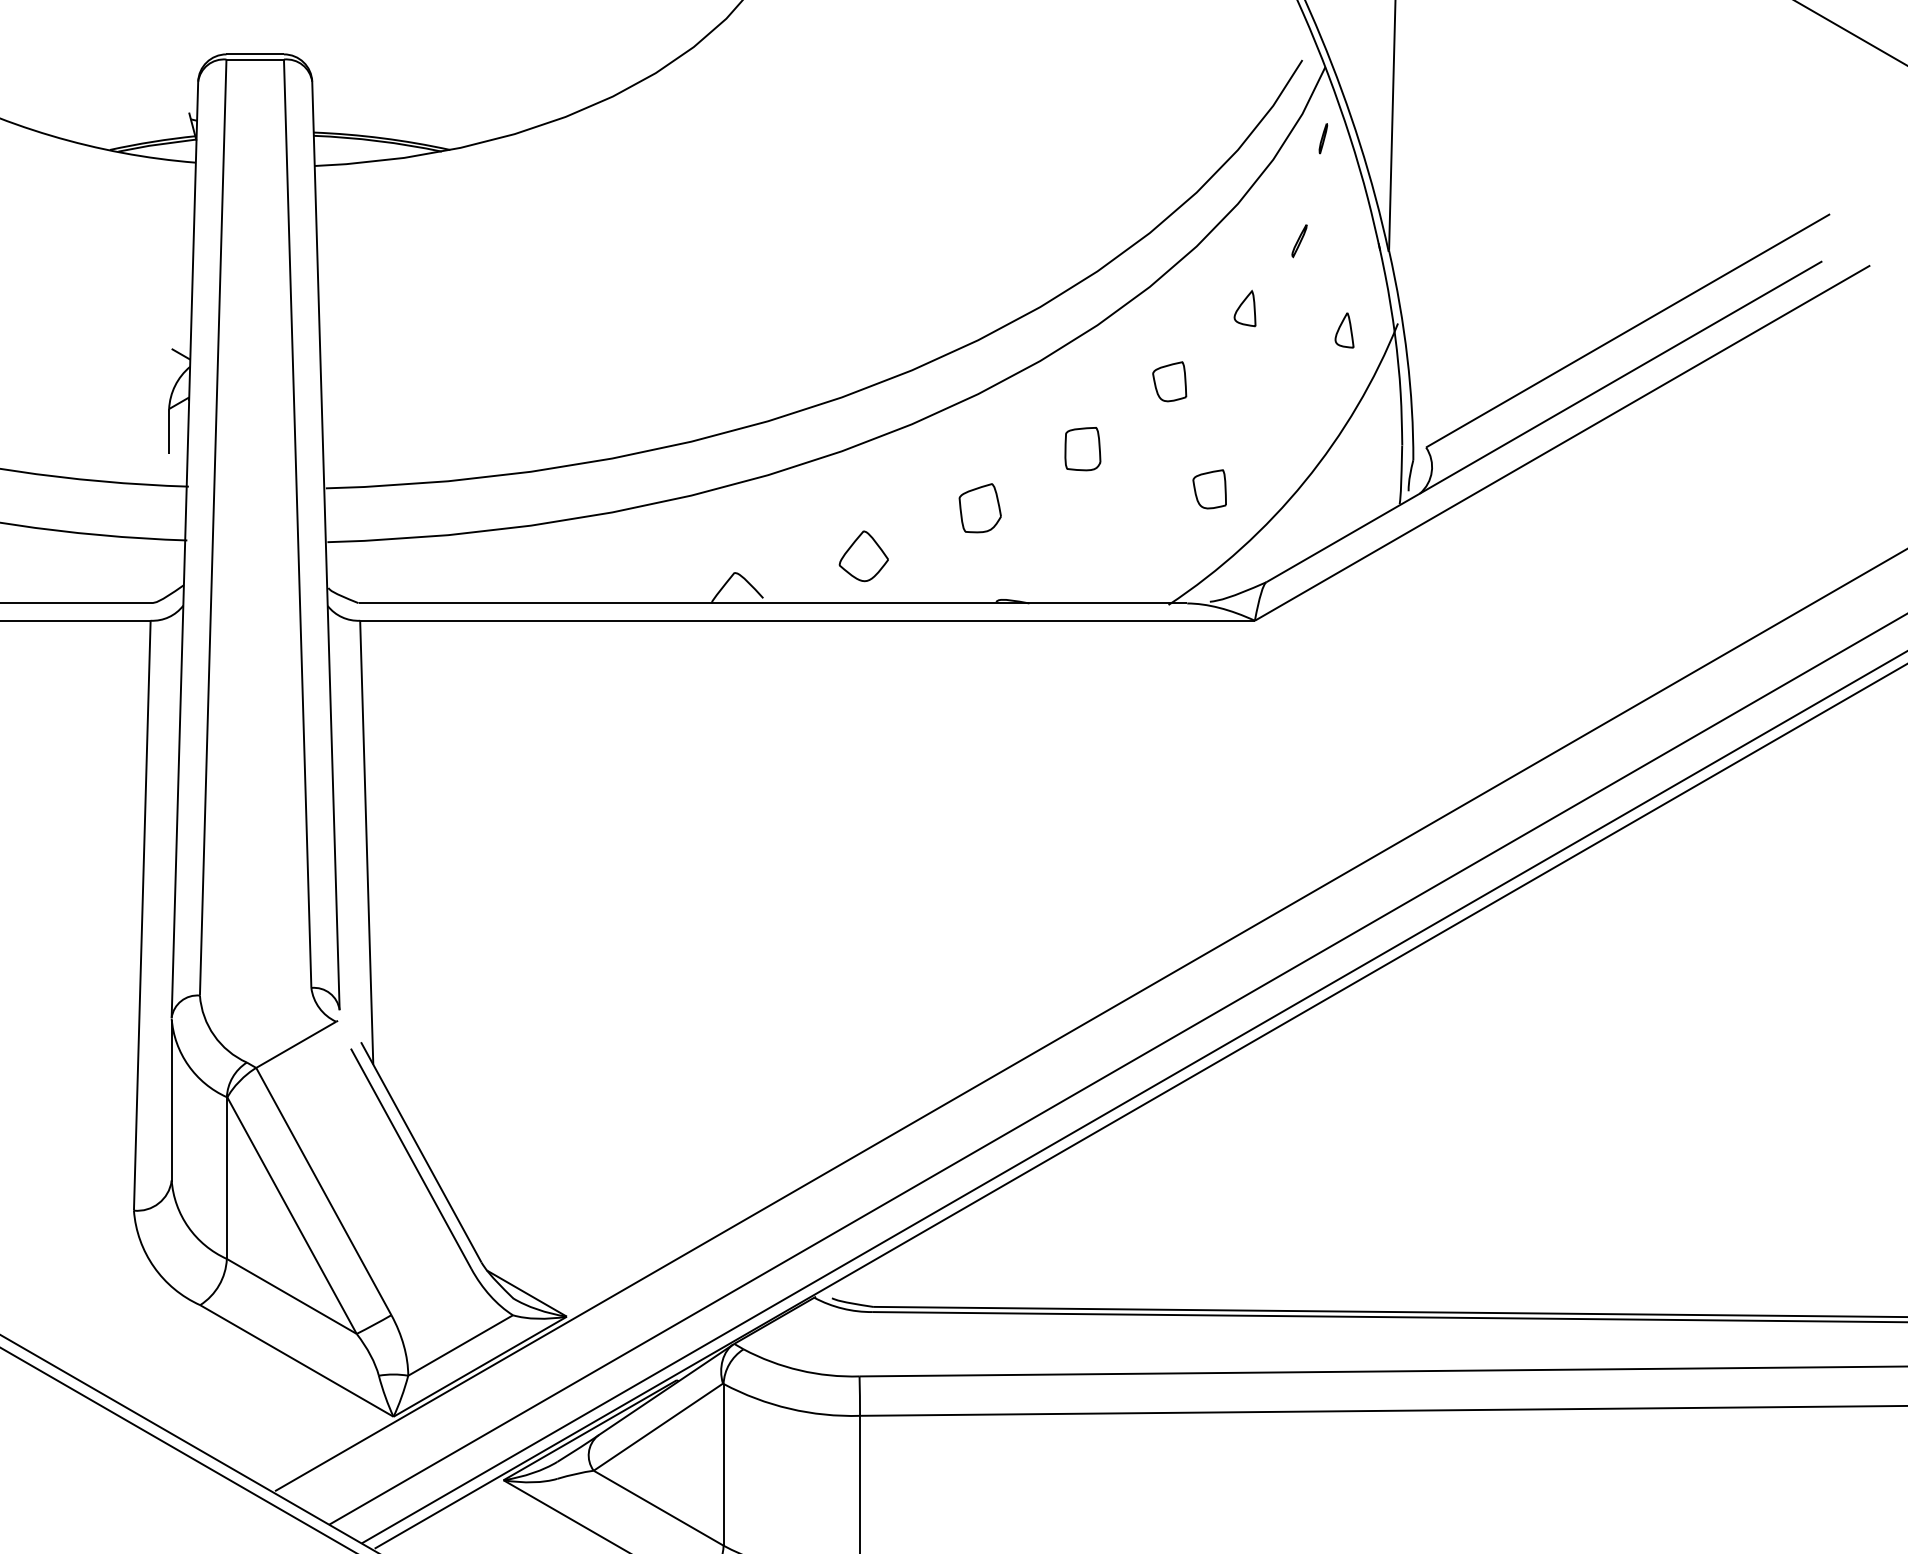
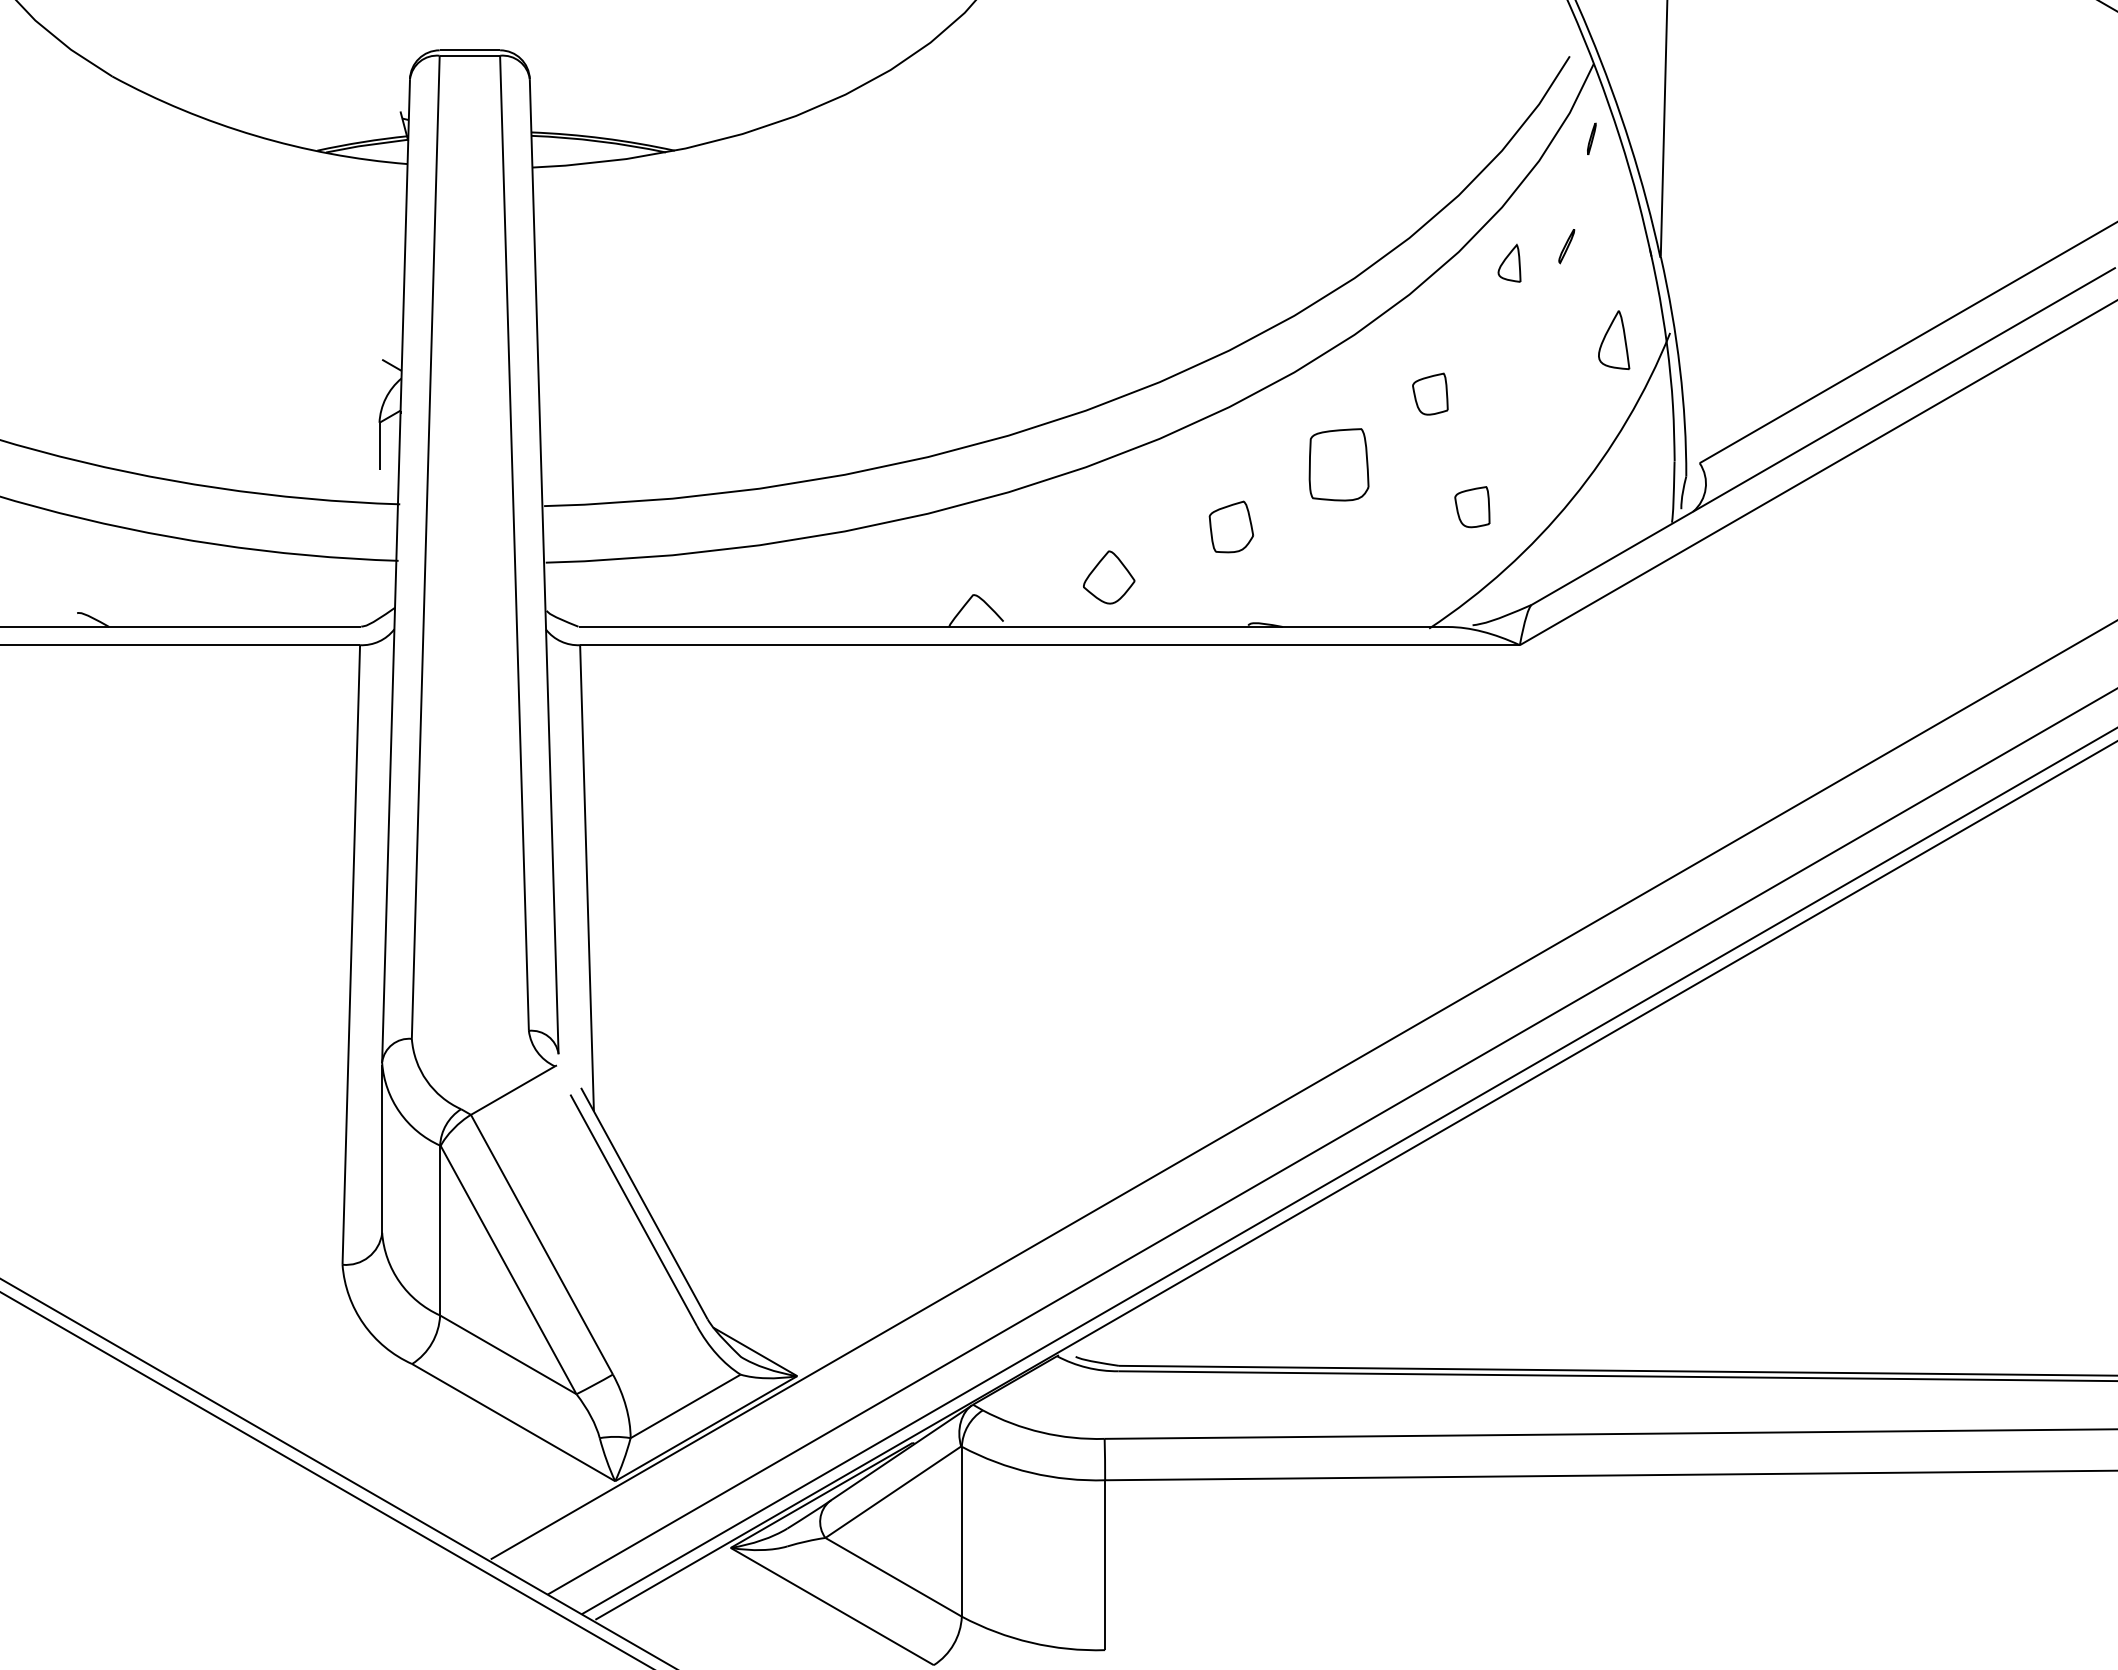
part: (1245, 307) -> (1509, 262), moved
part: (1344, 330) -> (1613, 340), size x1.6
part: (1083, 448) -> (1339, 464), size x1.6

